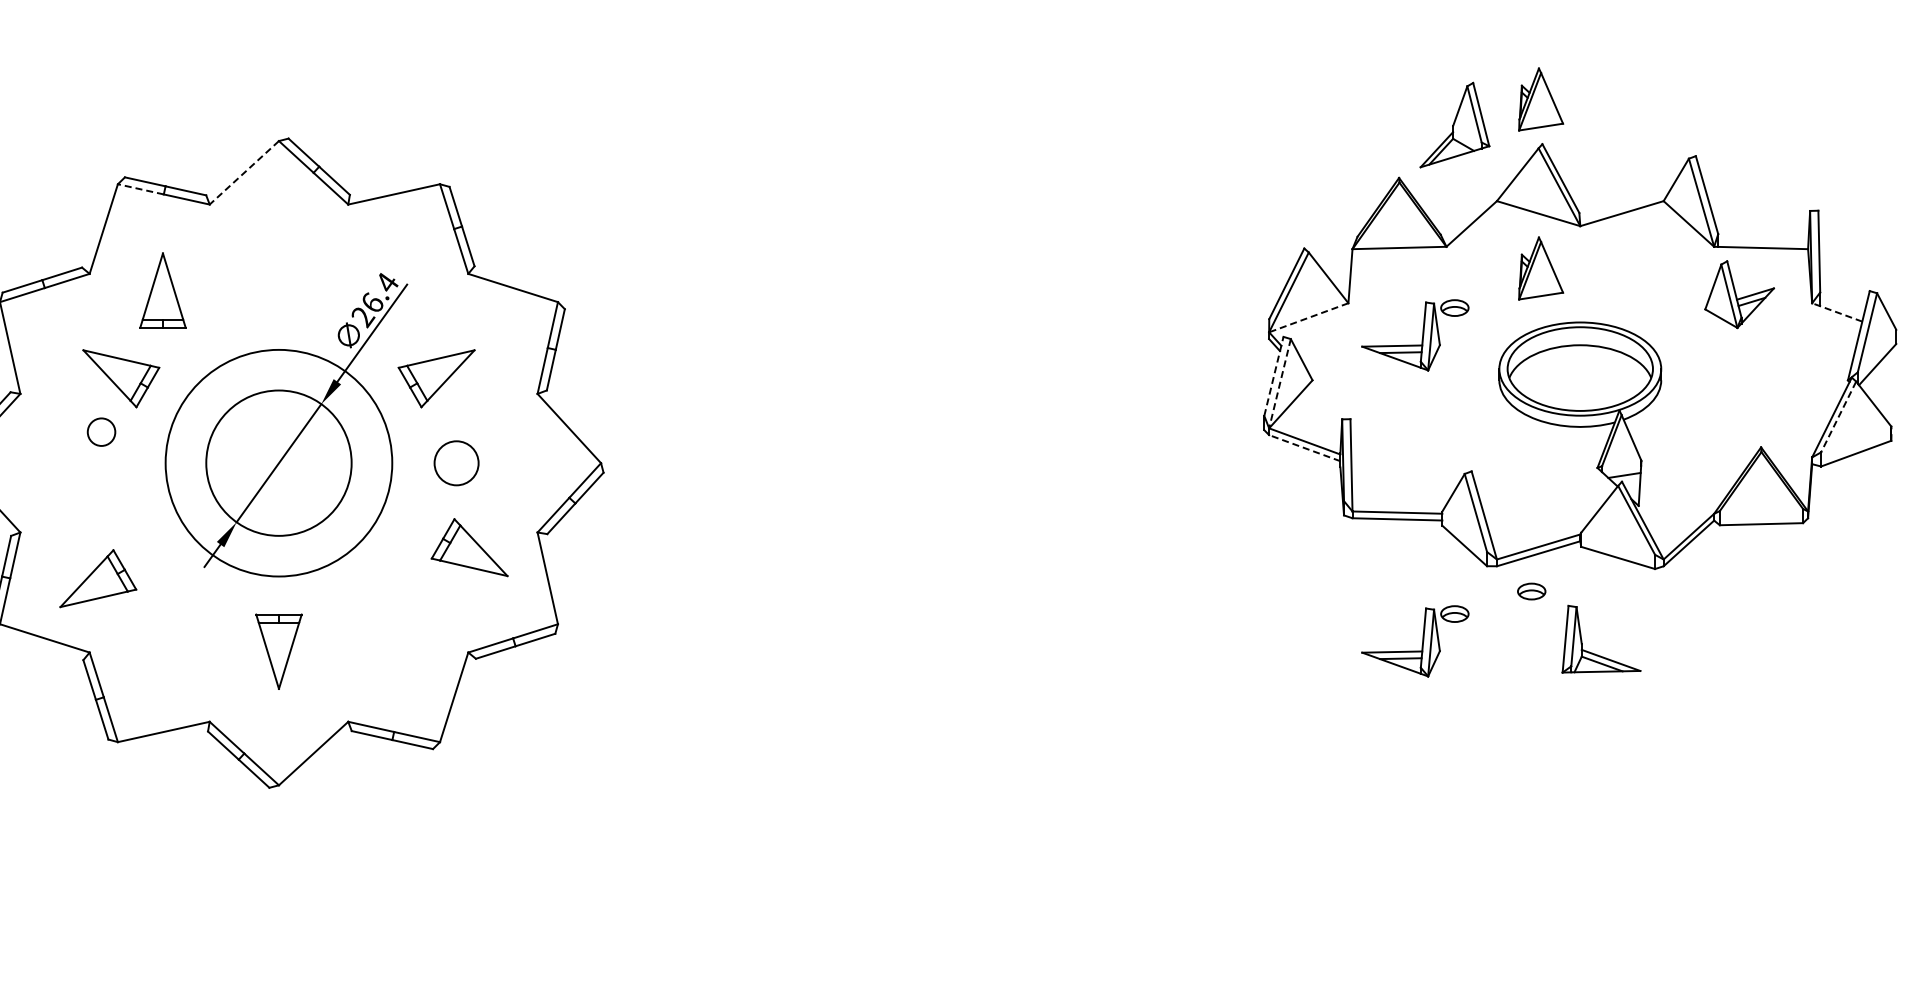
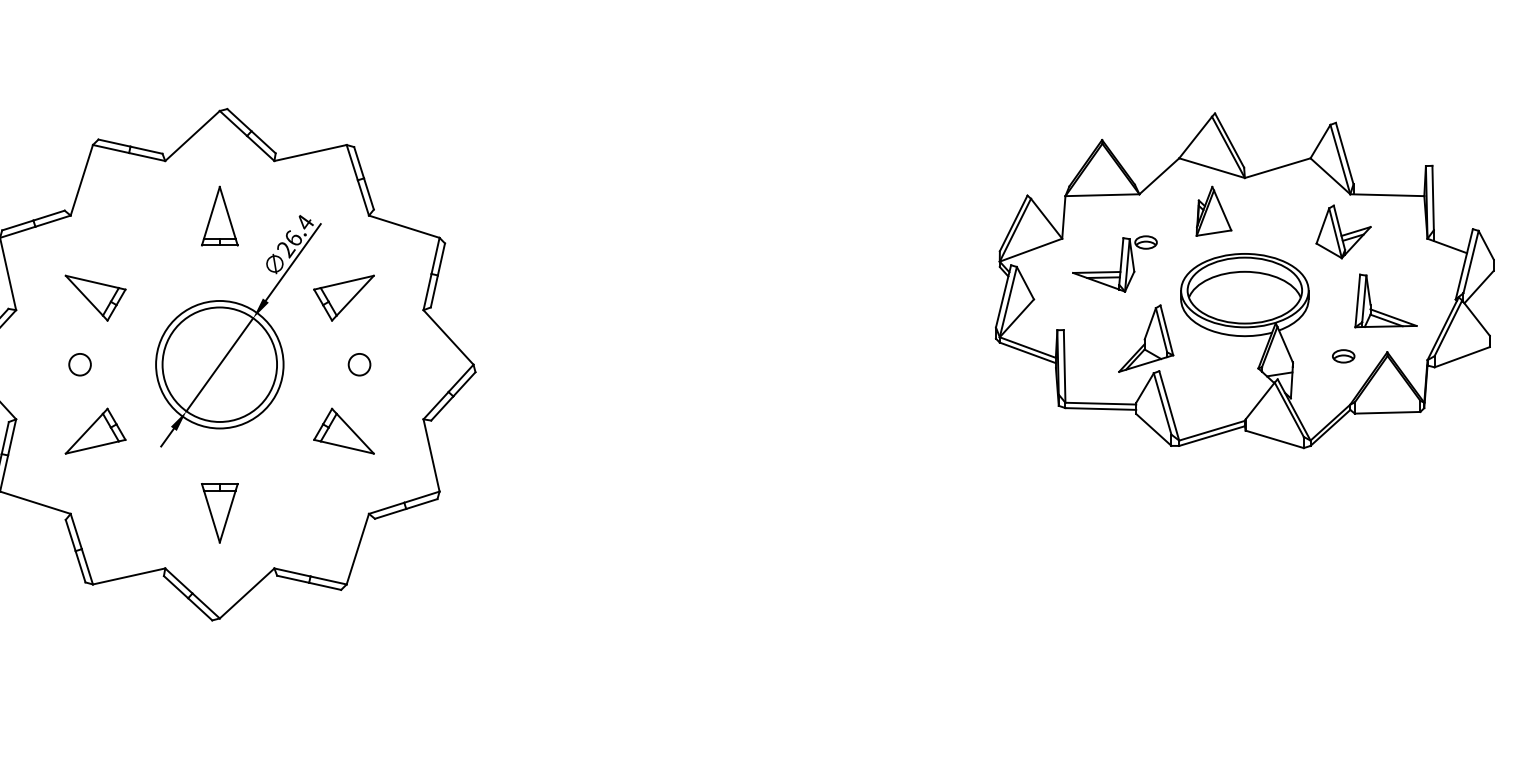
part: (1541, 99) -> (1214, 78), removed
part: (1454, 124) -> (1145, 338), moved
line: (244, 172) -> (192, 135), dashed -> solid
line: (140, 189) -> (110, 149), dashed -> solid
part: (162, 290) -> (219, 216), moved
part: (1739, 294) -> (1343, 231), moved
line: (1837, 312) -> (1447, 246), dashed -> solid
line: (1308, 317) -> (1030, 249), dashed -> solid
line: (1273, 376) -> (1003, 296), dashed -> solid
line: (1279, 383) -> (1007, 301), dashed -> solid
line: (1838, 417) -> (1448, 328), dashed -> solid
circle: (101, 431) -> (80, 364), moved
line: (1304, 448) -> (1027, 353), dashed -> solid
circle: (455, 462) -> (358, 364), size x0.62
circle: (278, 463) -> (219, 364), size x0.71
part: (469, 547) -> (343, 431), moved
part: (98, 578) -> (95, 431), moved
part: (1531, 591) -> (1343, 356), moved
part: (1422, 641) -> (1120, 505), removed
part: (1595, 653) -> (1381, 312), moved

